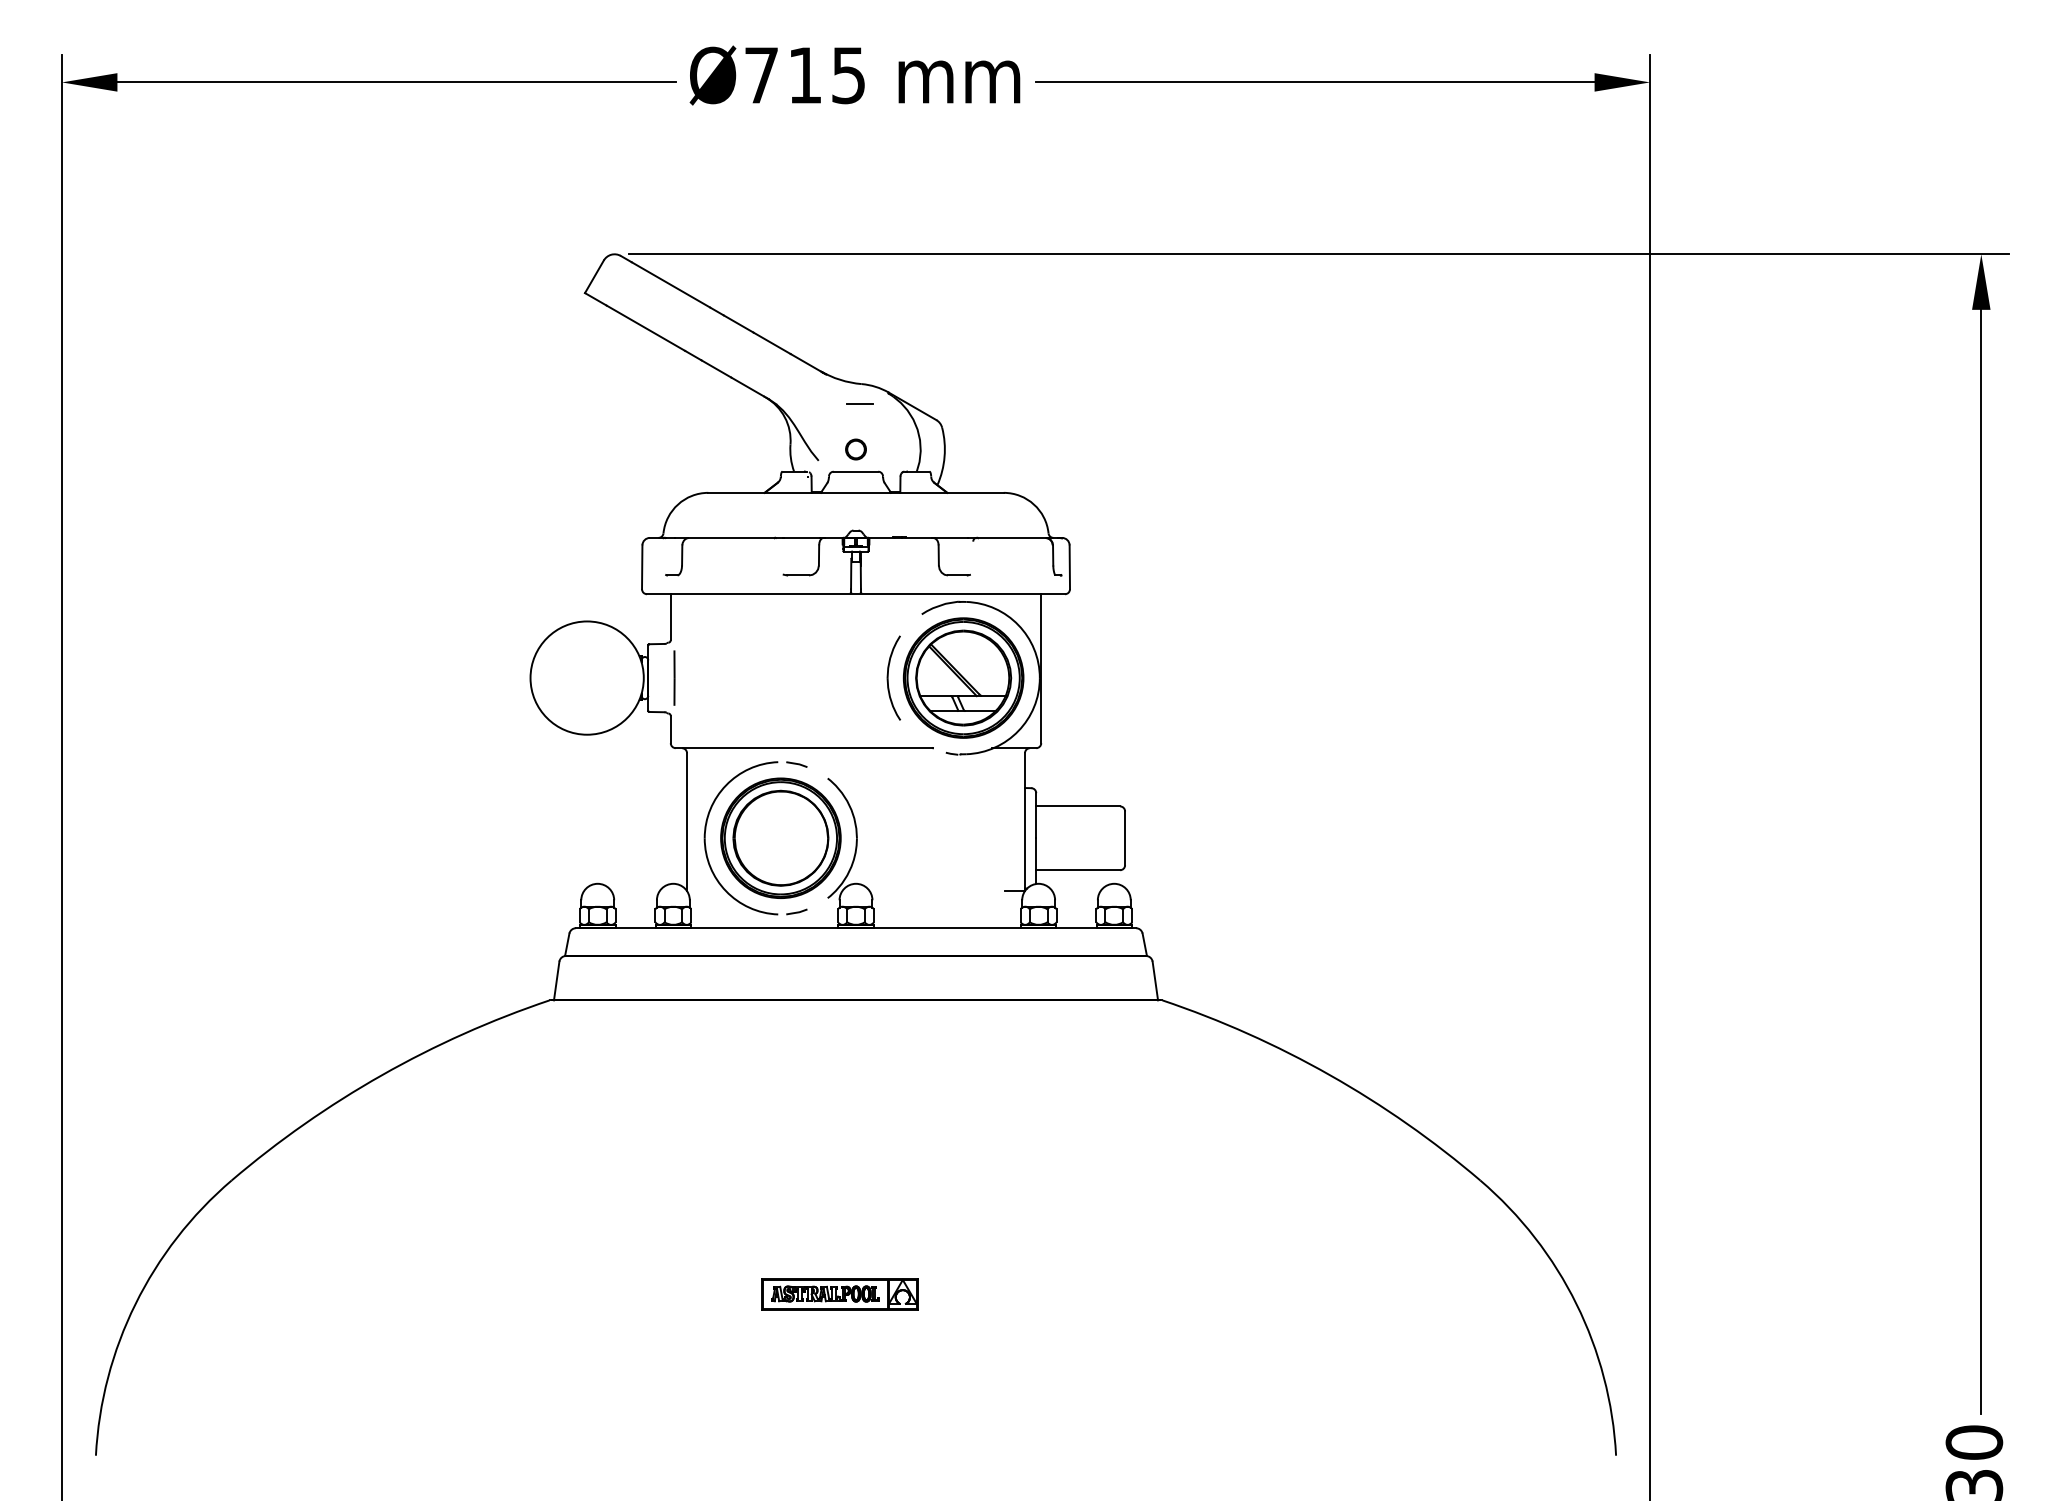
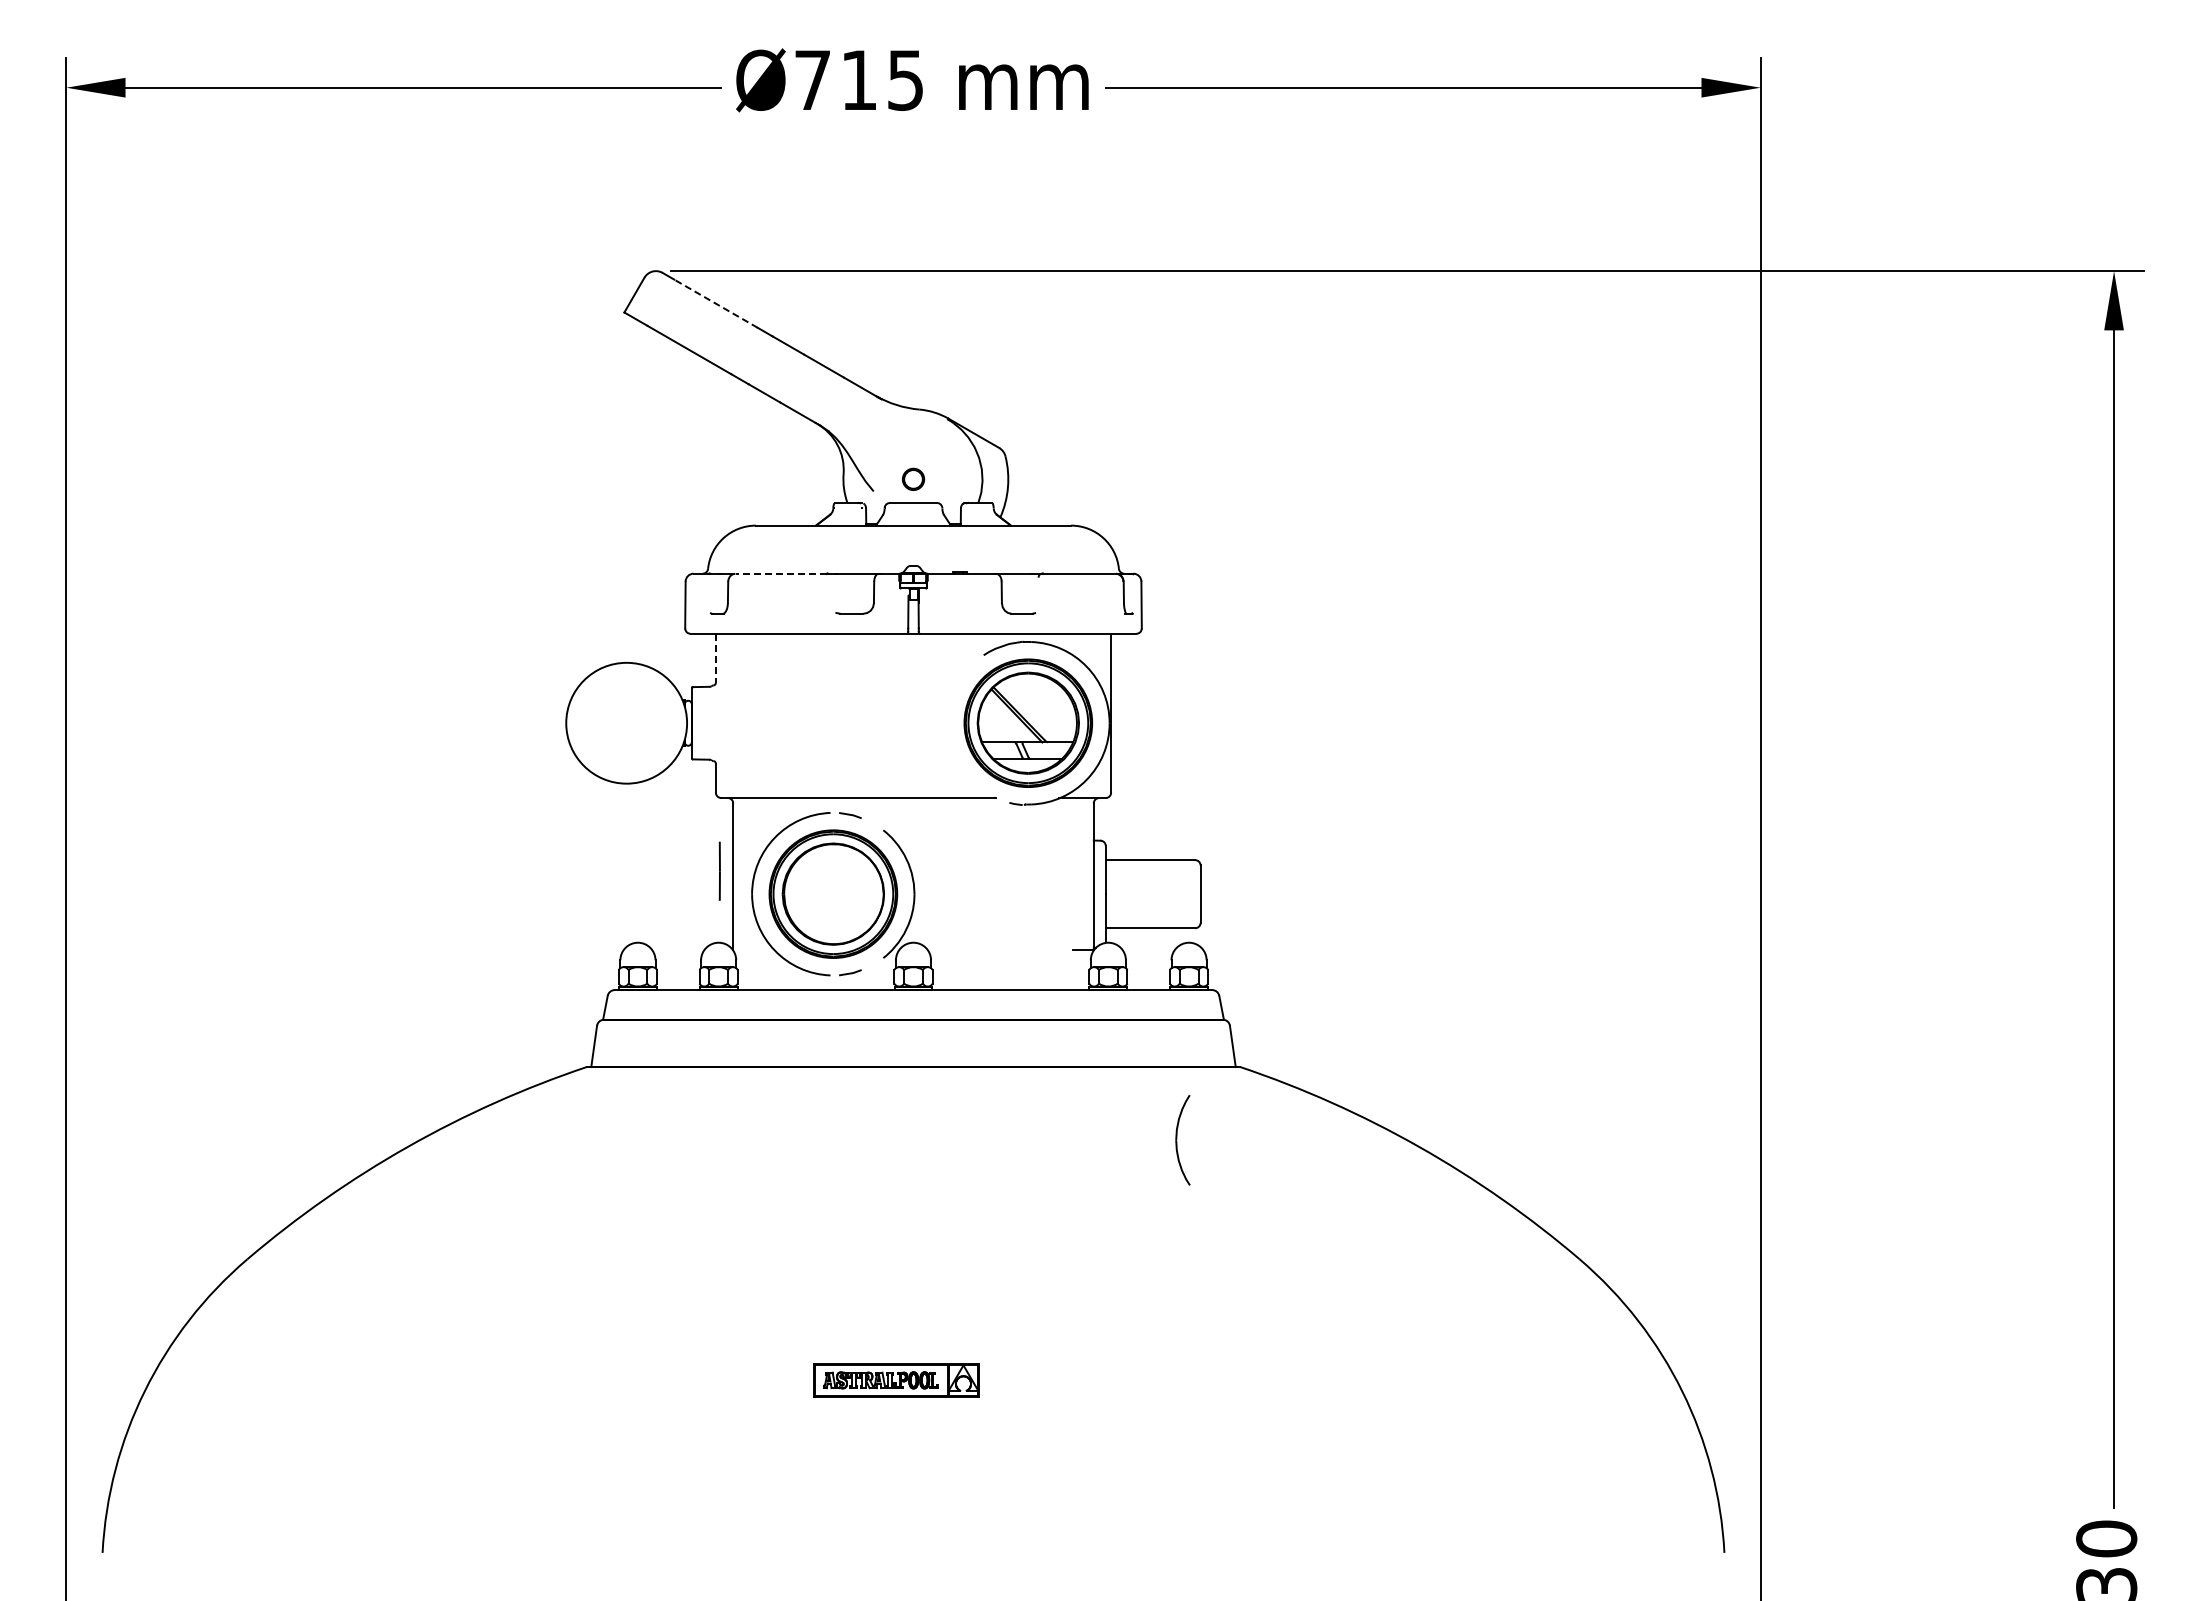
line: (670, 284) -> (715, 303), solid -> dashed
line: (859, 403) -> (917, 430), removed
line: (732, 537) -> (781, 573), solid -> dashed
line: (670, 617) -> (715, 658), solid -> dashed
line: (674, 677) -> (719, 870), moved
part: (893, 678) -> (1182, 1140), moved

